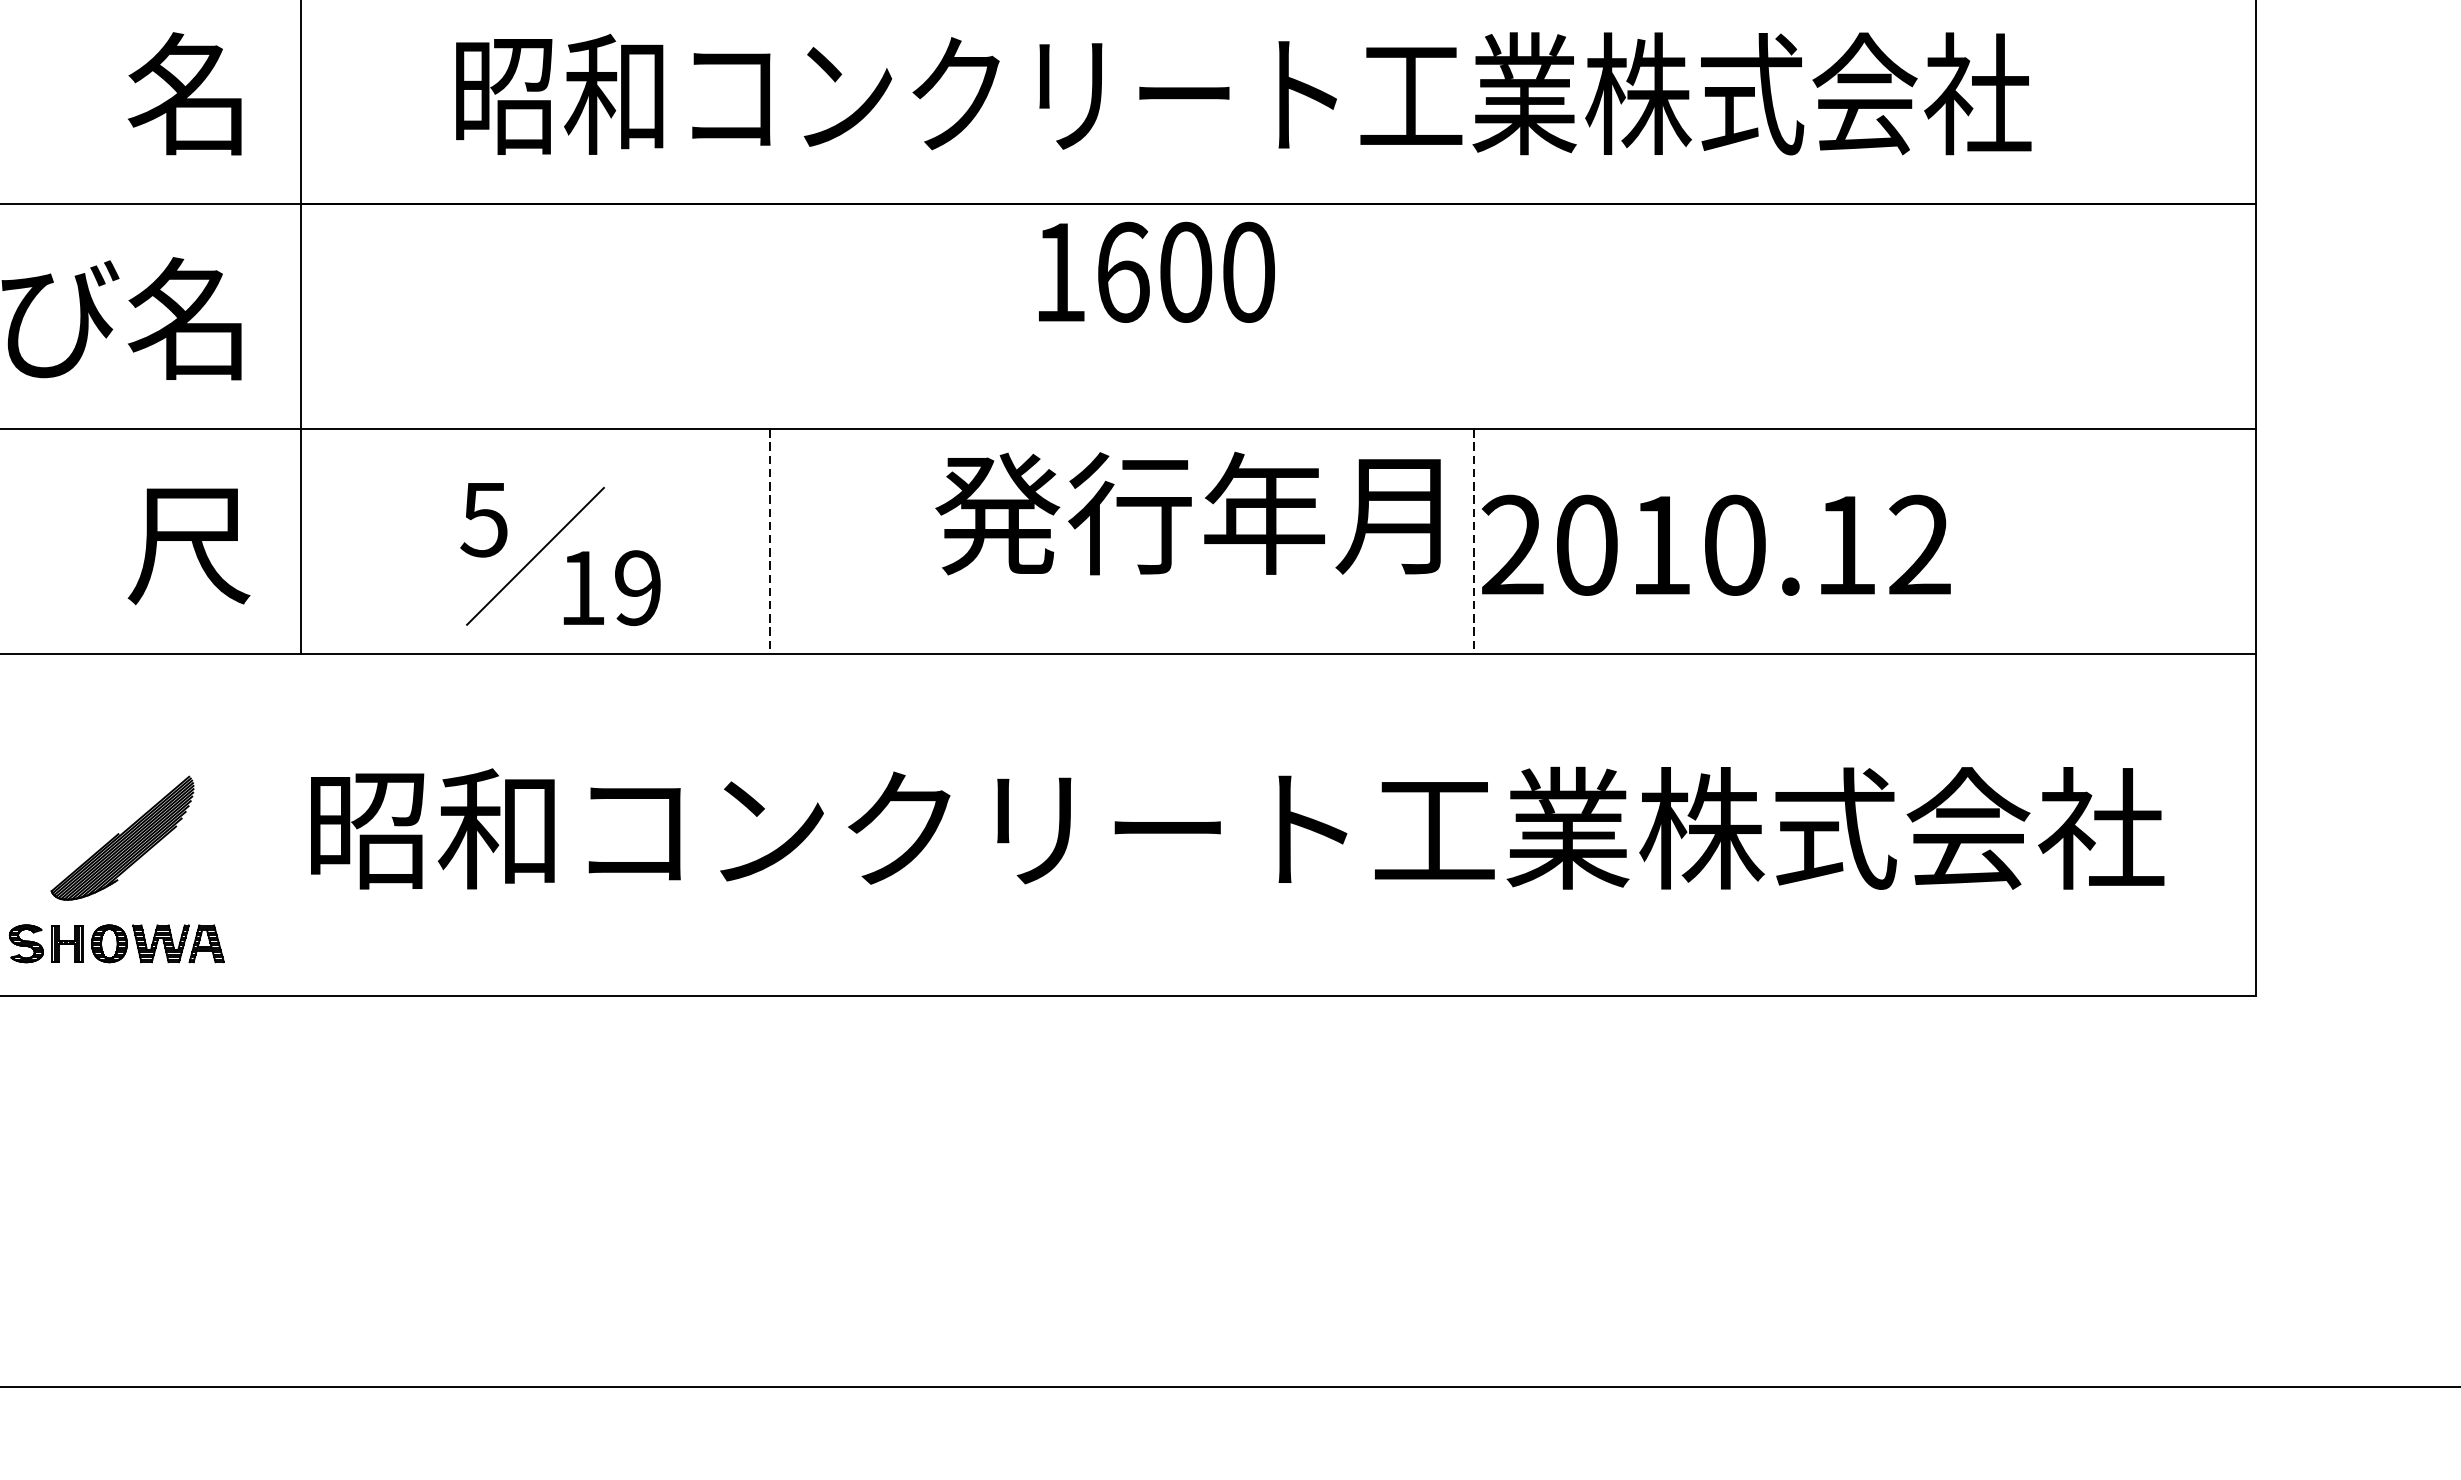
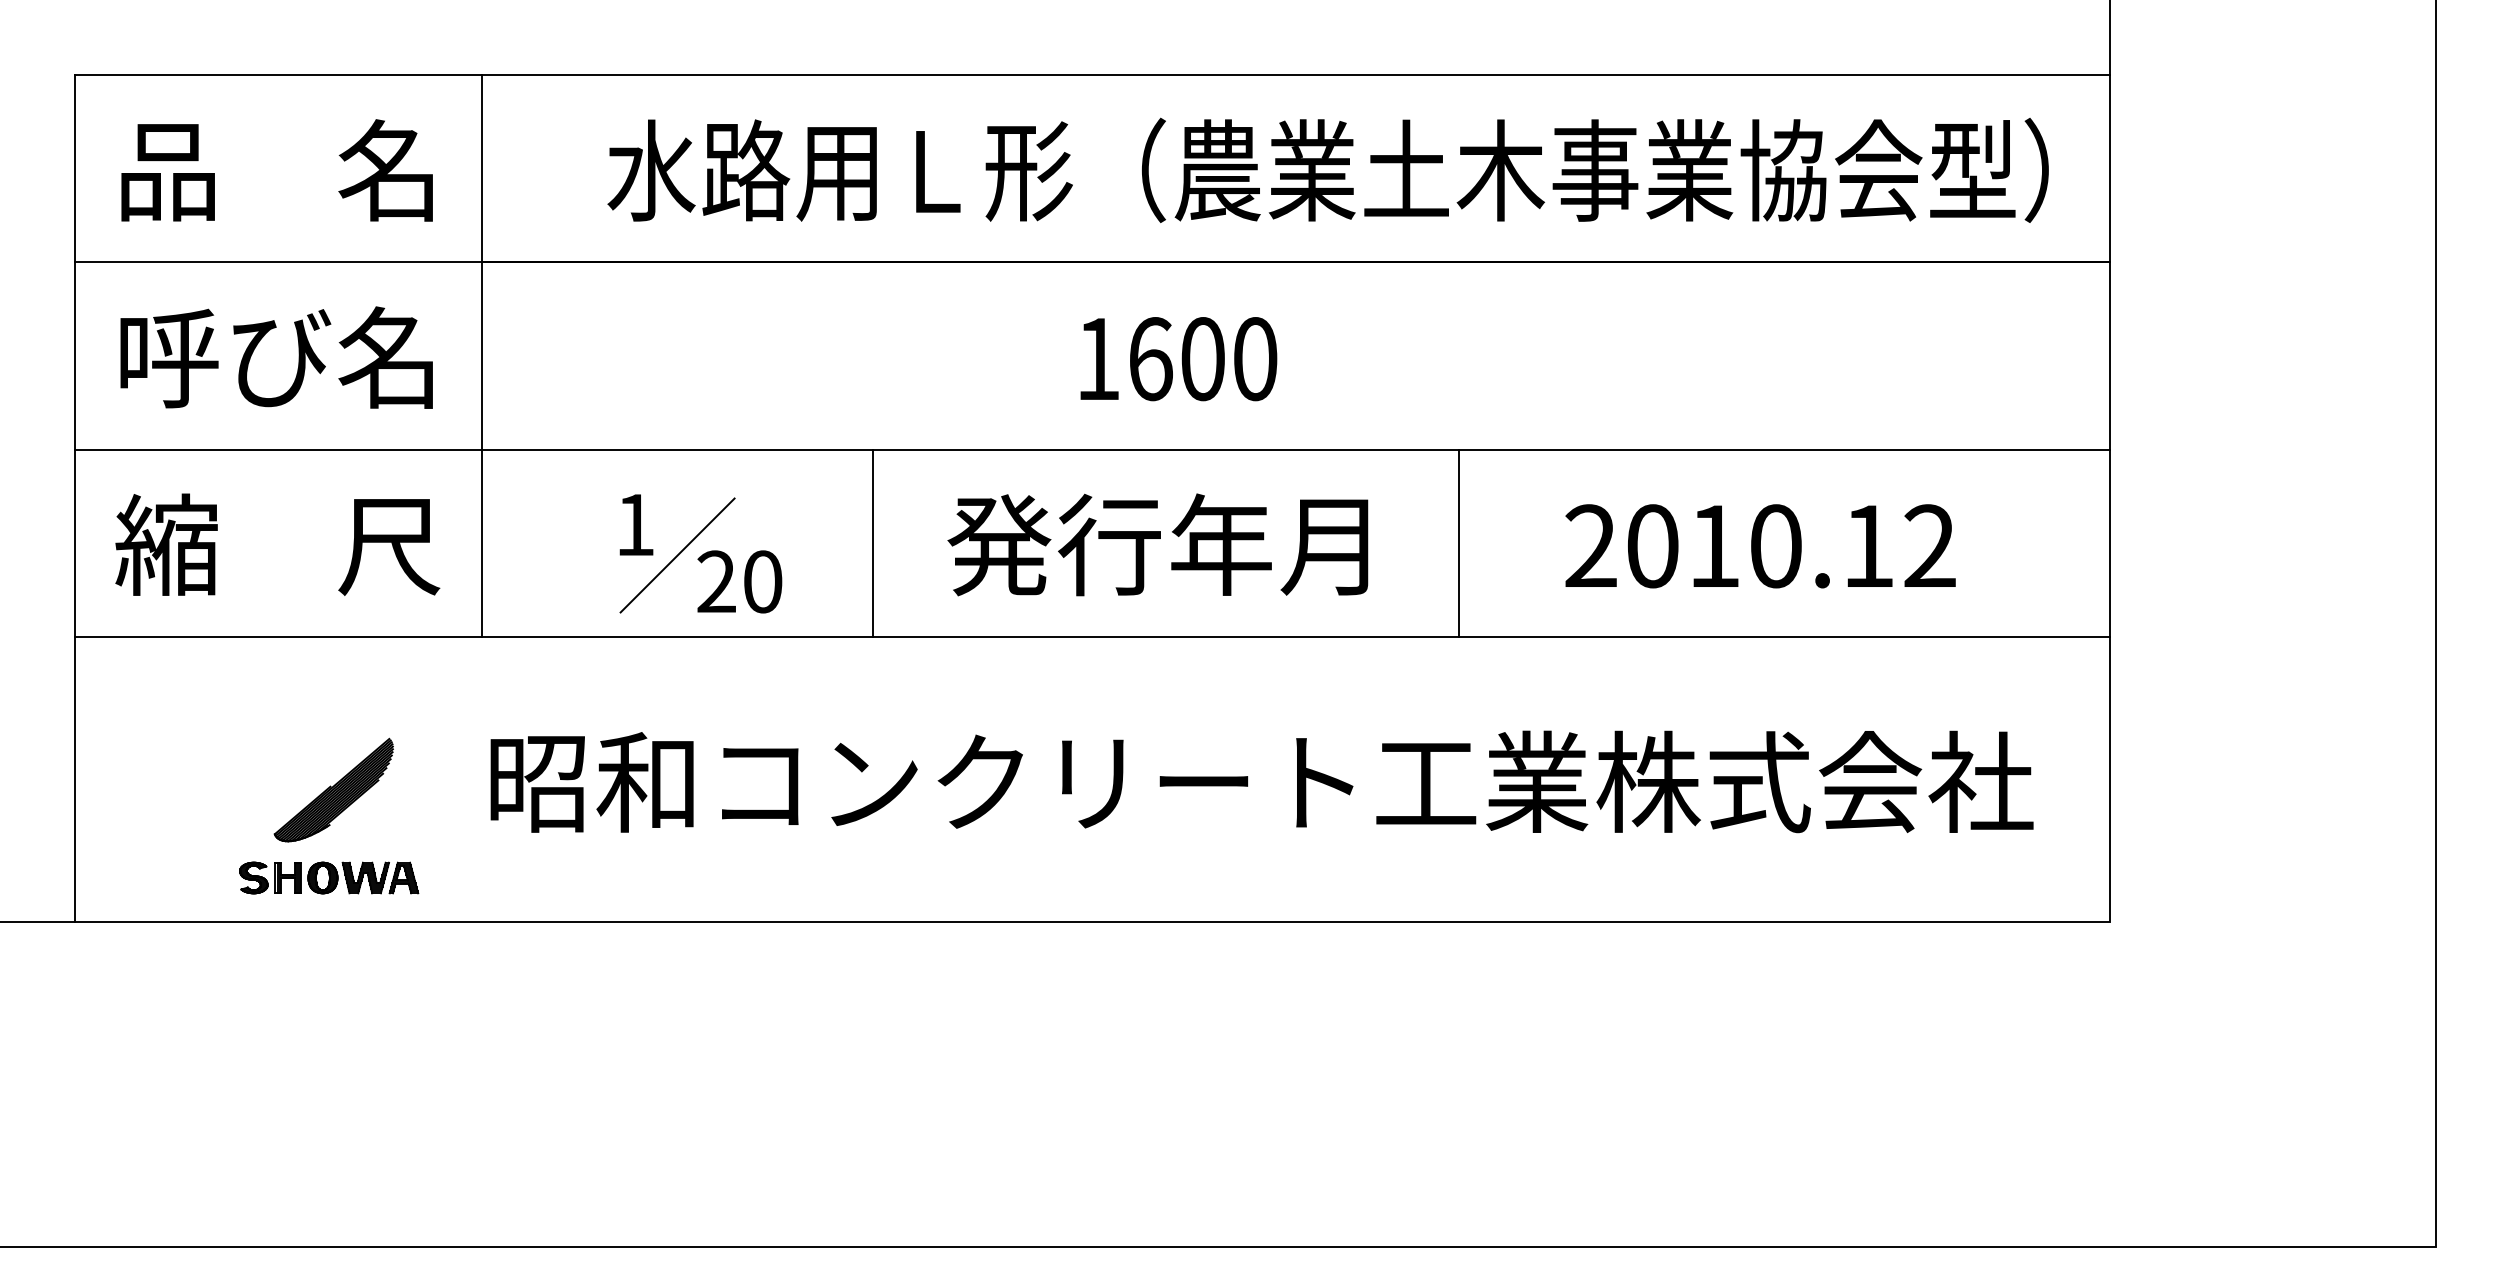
text: (1316, 93) -> (1327, 170), 昭和コンクリート工業株式会社 -> 水路用Ｌ形（農業土木事業協会型）
text: (1156, 272) -> (1178, 359), moved
text: (1187, 513) -> (1157, 544), moved
text: (483, 520) -> (634, 525), 5 -> 1
line: (769, 541) -> (872, 543), dashed -> solid
line: (1473, 541) -> (1458, 543), dashed -> solid
text: (1716, 545) -> (1760, 546), moved
text: (609, 587) -> (739, 581), 19 -> 20

